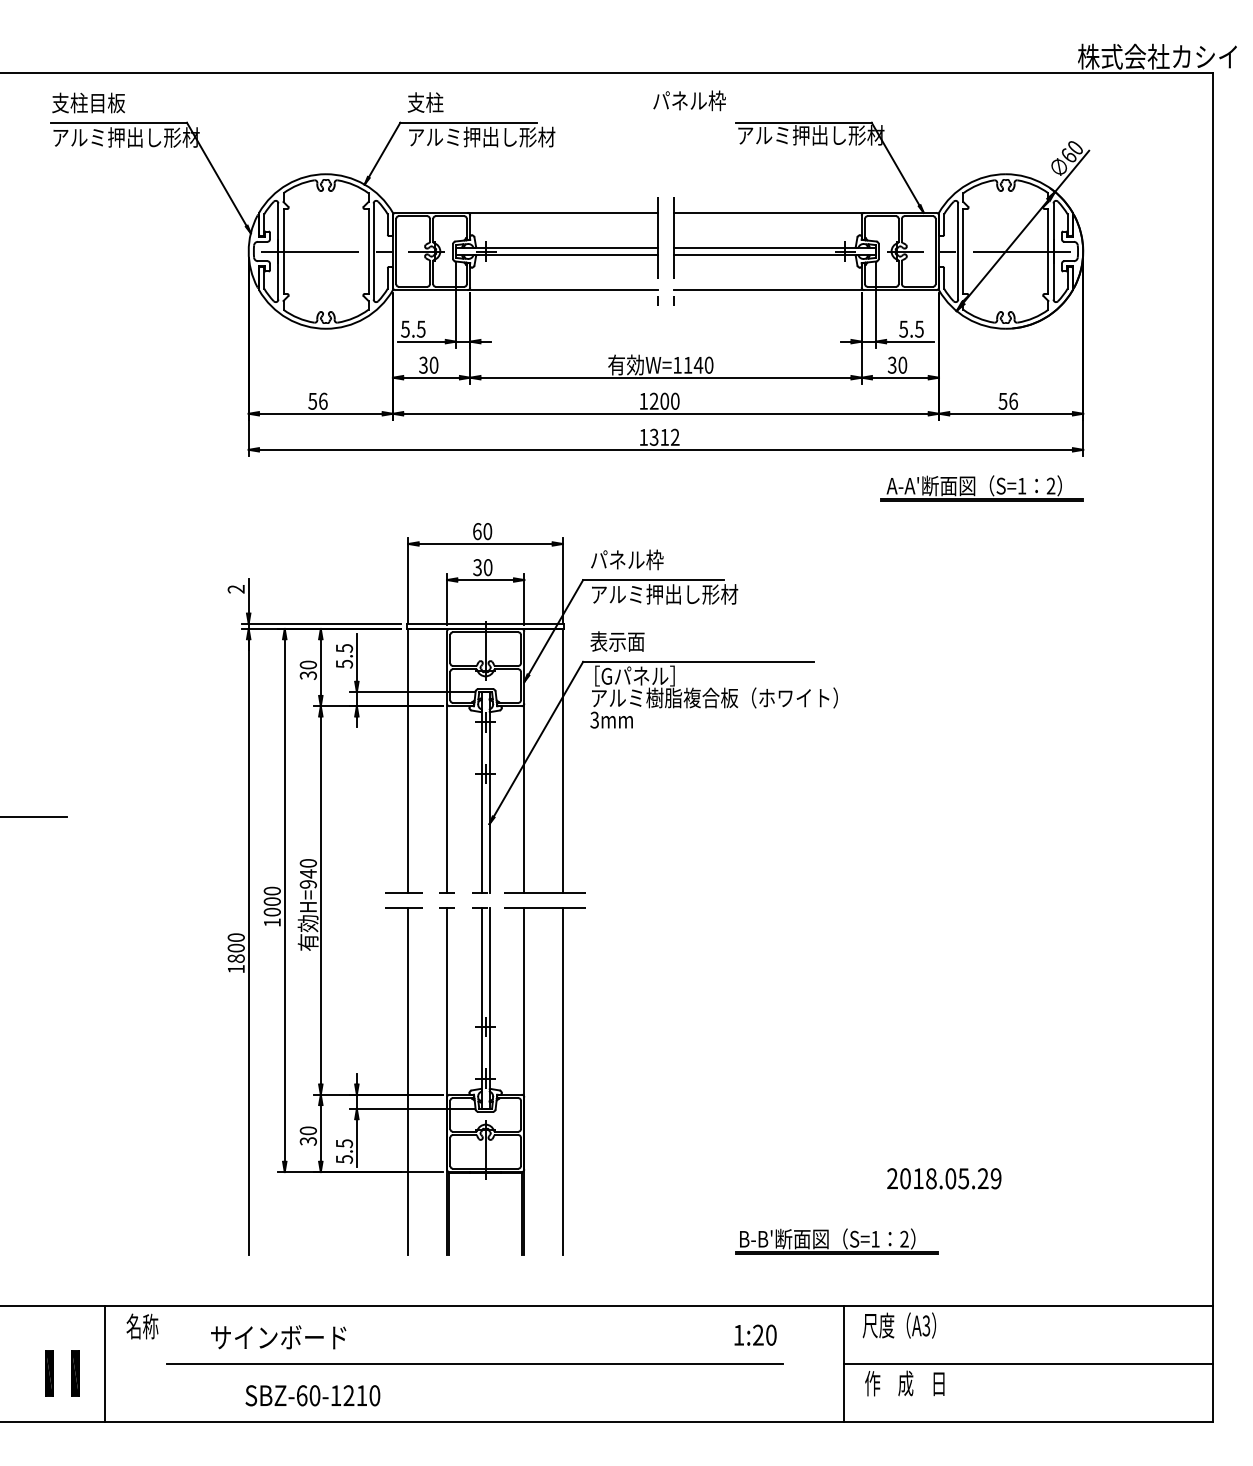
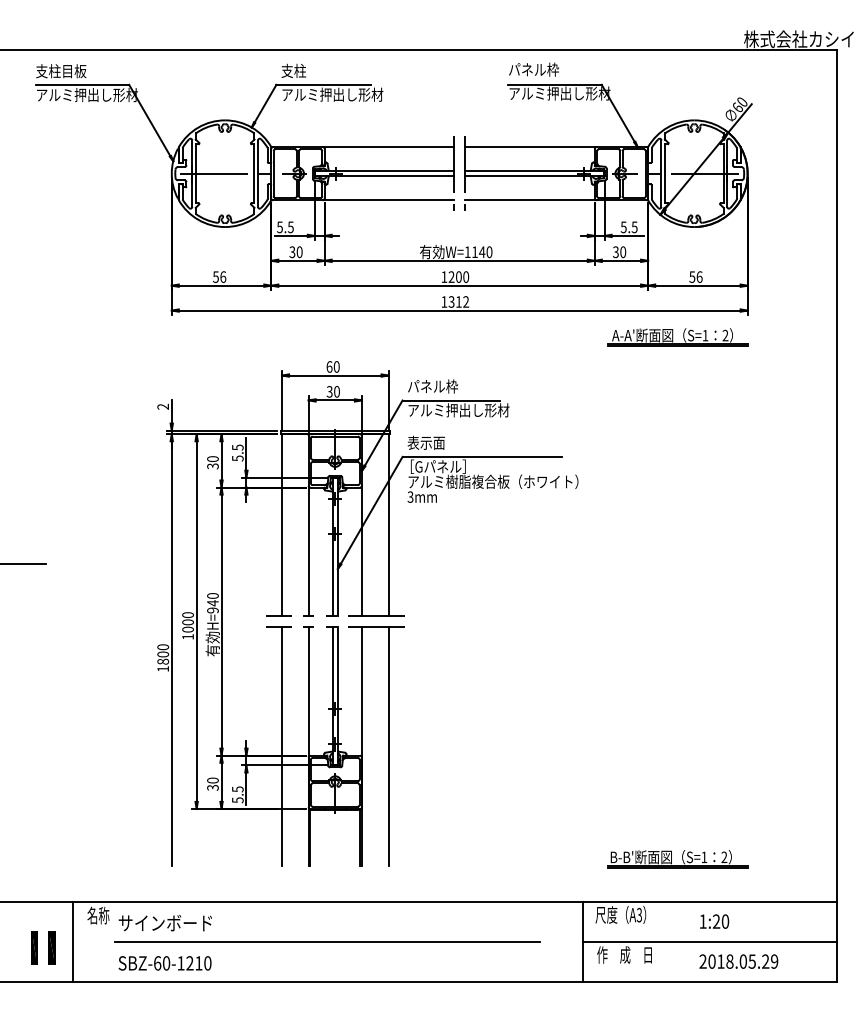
text: (688, 100) -> (533, 69), moved
text: (943, 1178) -> (738, 961), moved
part: (836, 1242) -> (677, 859), moved
text: (755, 1335) -> (714, 921), moved
text: (277, 1336) -> (164, 922), moved
text: (312, 1395) -> (164, 963), moved

